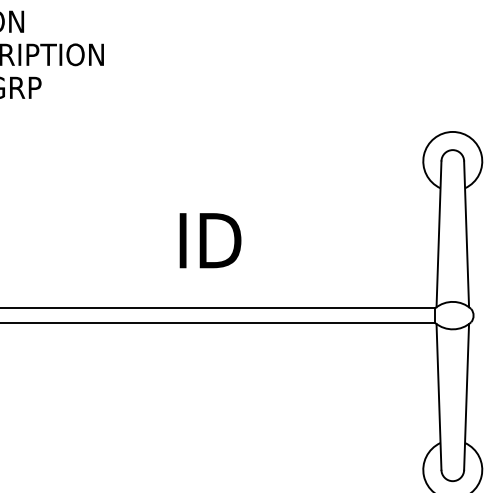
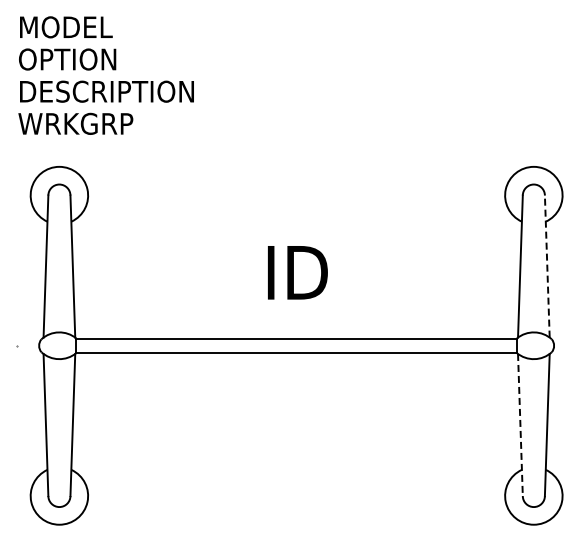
line: (466, 234) -> (547, 266), solid -> dashed
line: (439, 397) -> (520, 425), solid -> dashed

